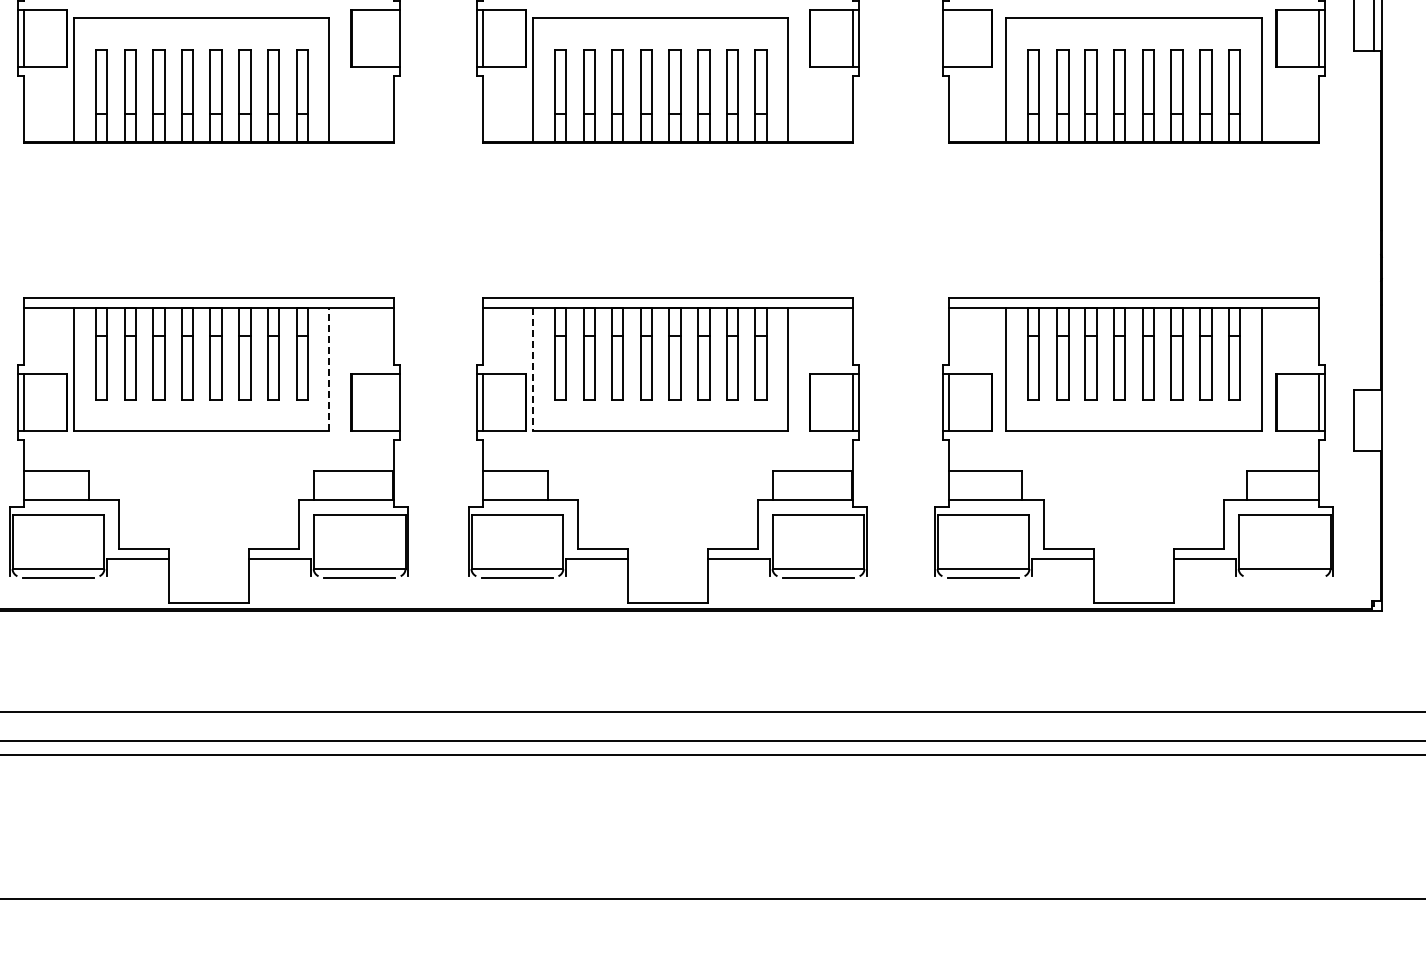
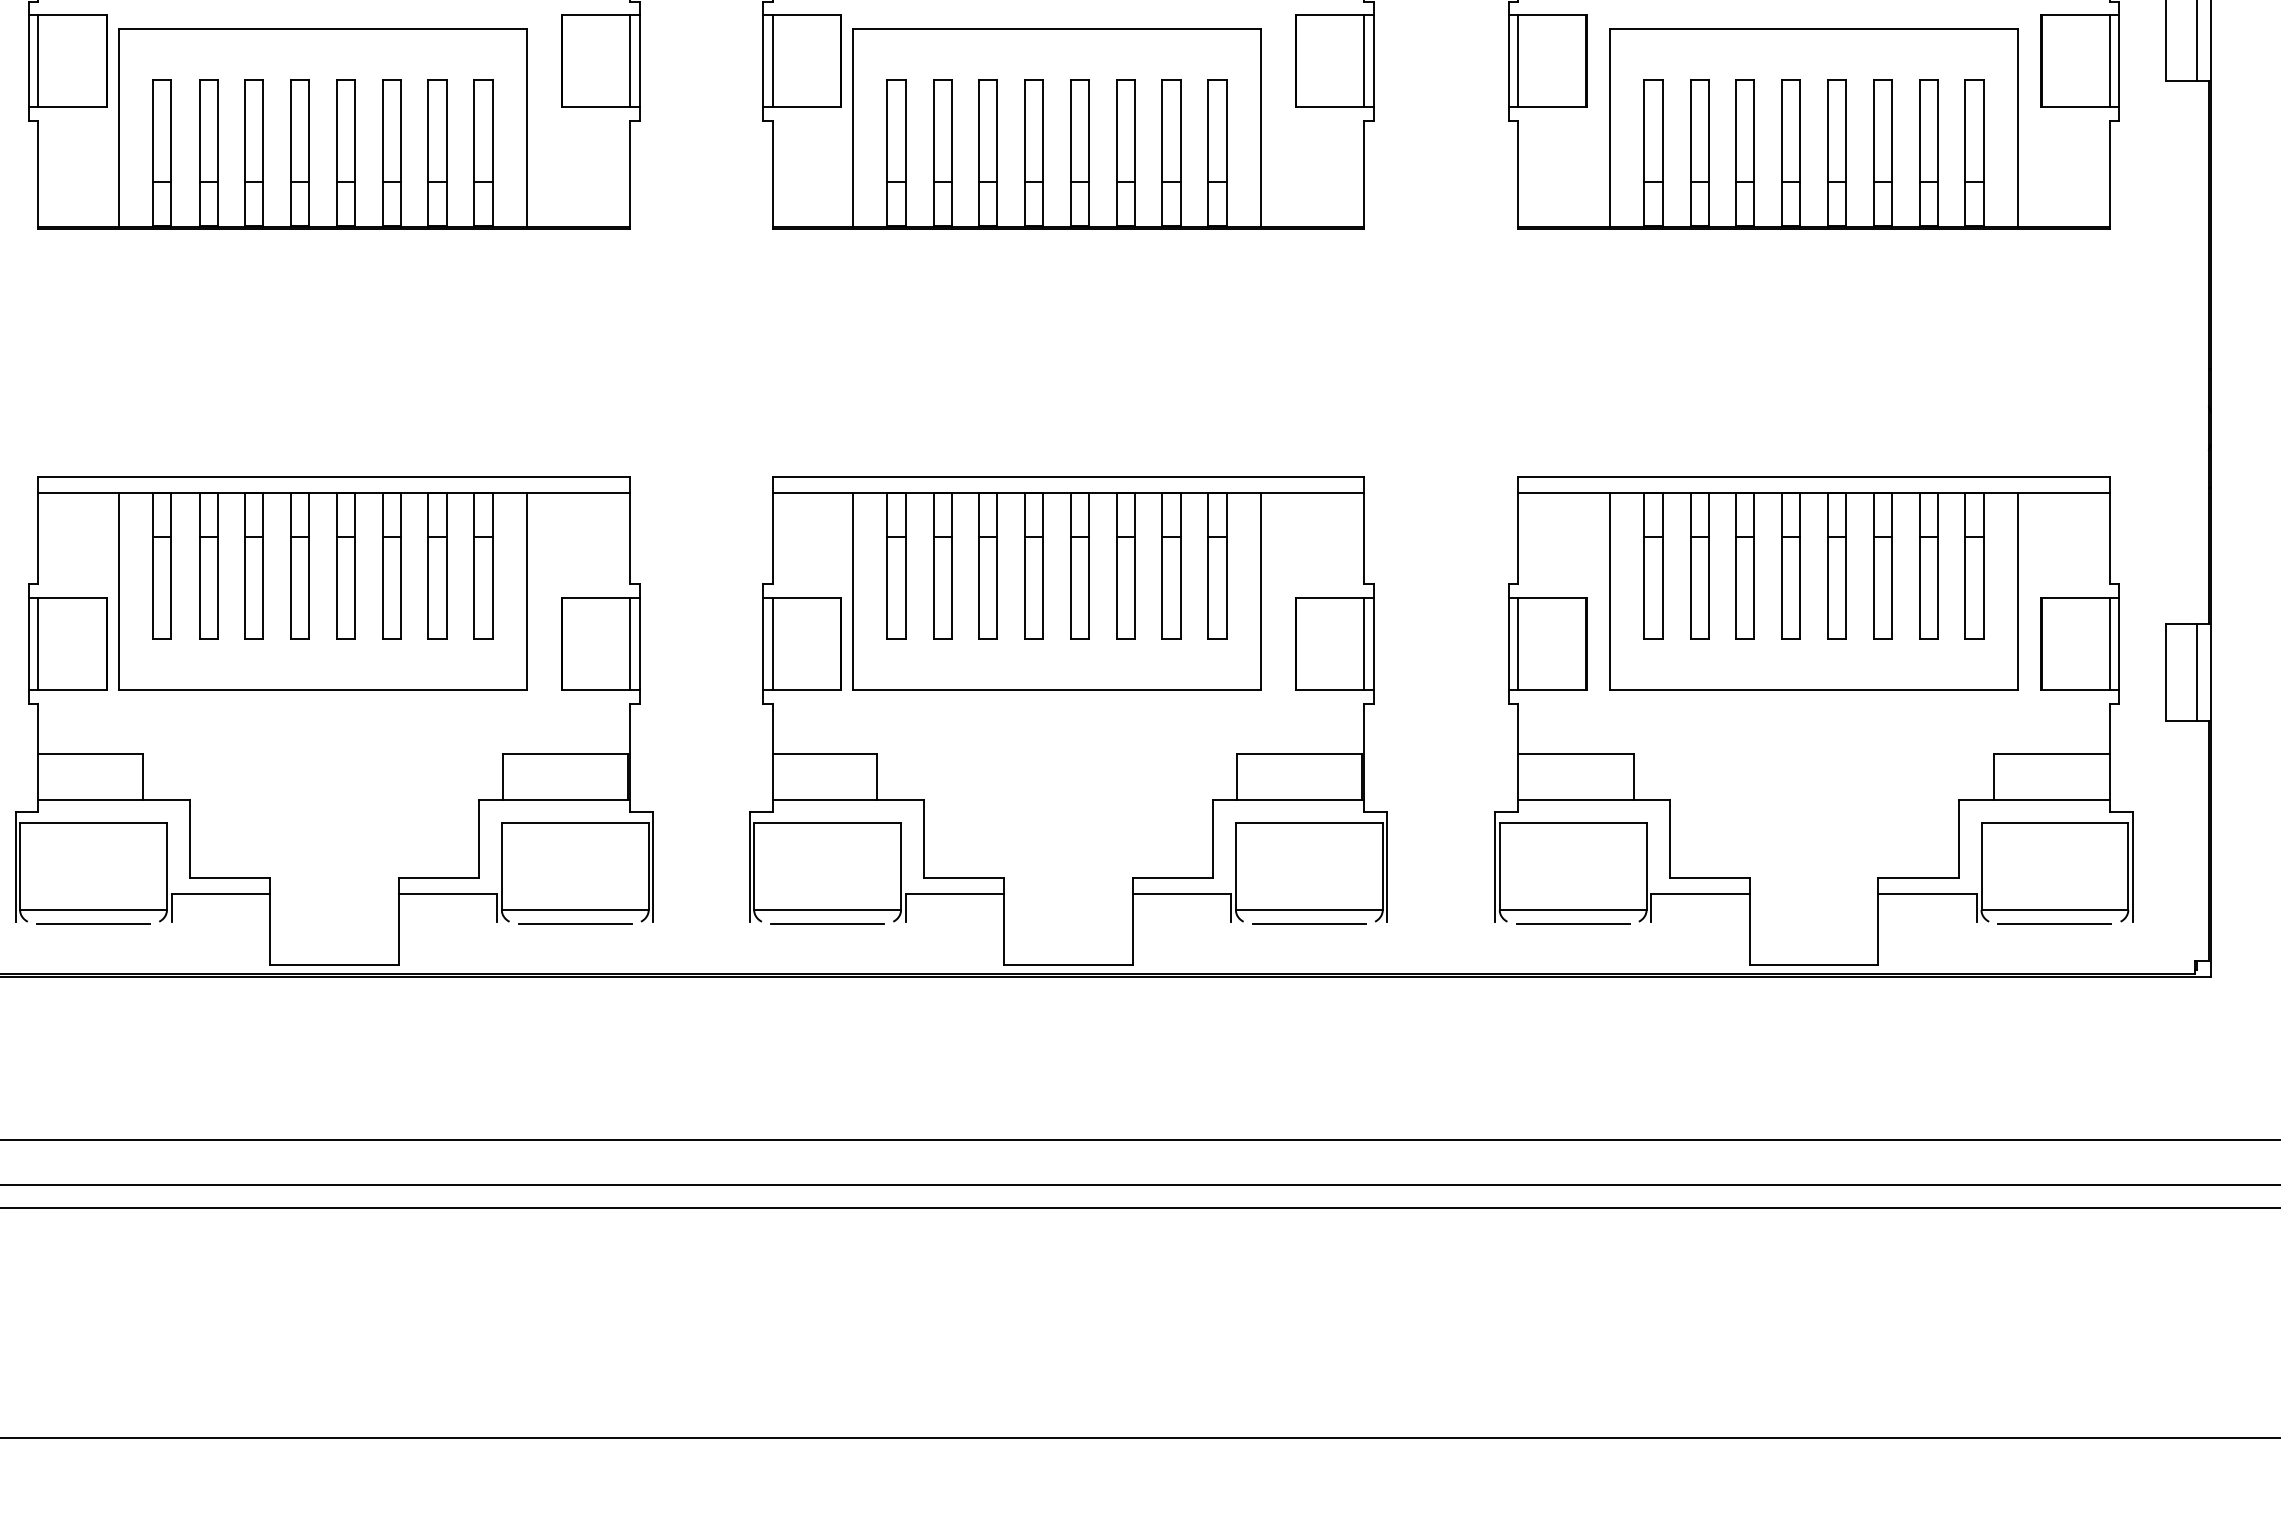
line: (394, 38) -> (631, 61), added
line: (949, 38) -> (1518, 61), added
line: (329, 369) -> (527, 590), dashed -> solid
line: (533, 369) -> (853, 590), dashed -> solid
line: (394, 402) -> (631, 643), added
line: (1373, 420) -> (2197, 672), added
line: (1284, 577) -> (2054, 923), added

